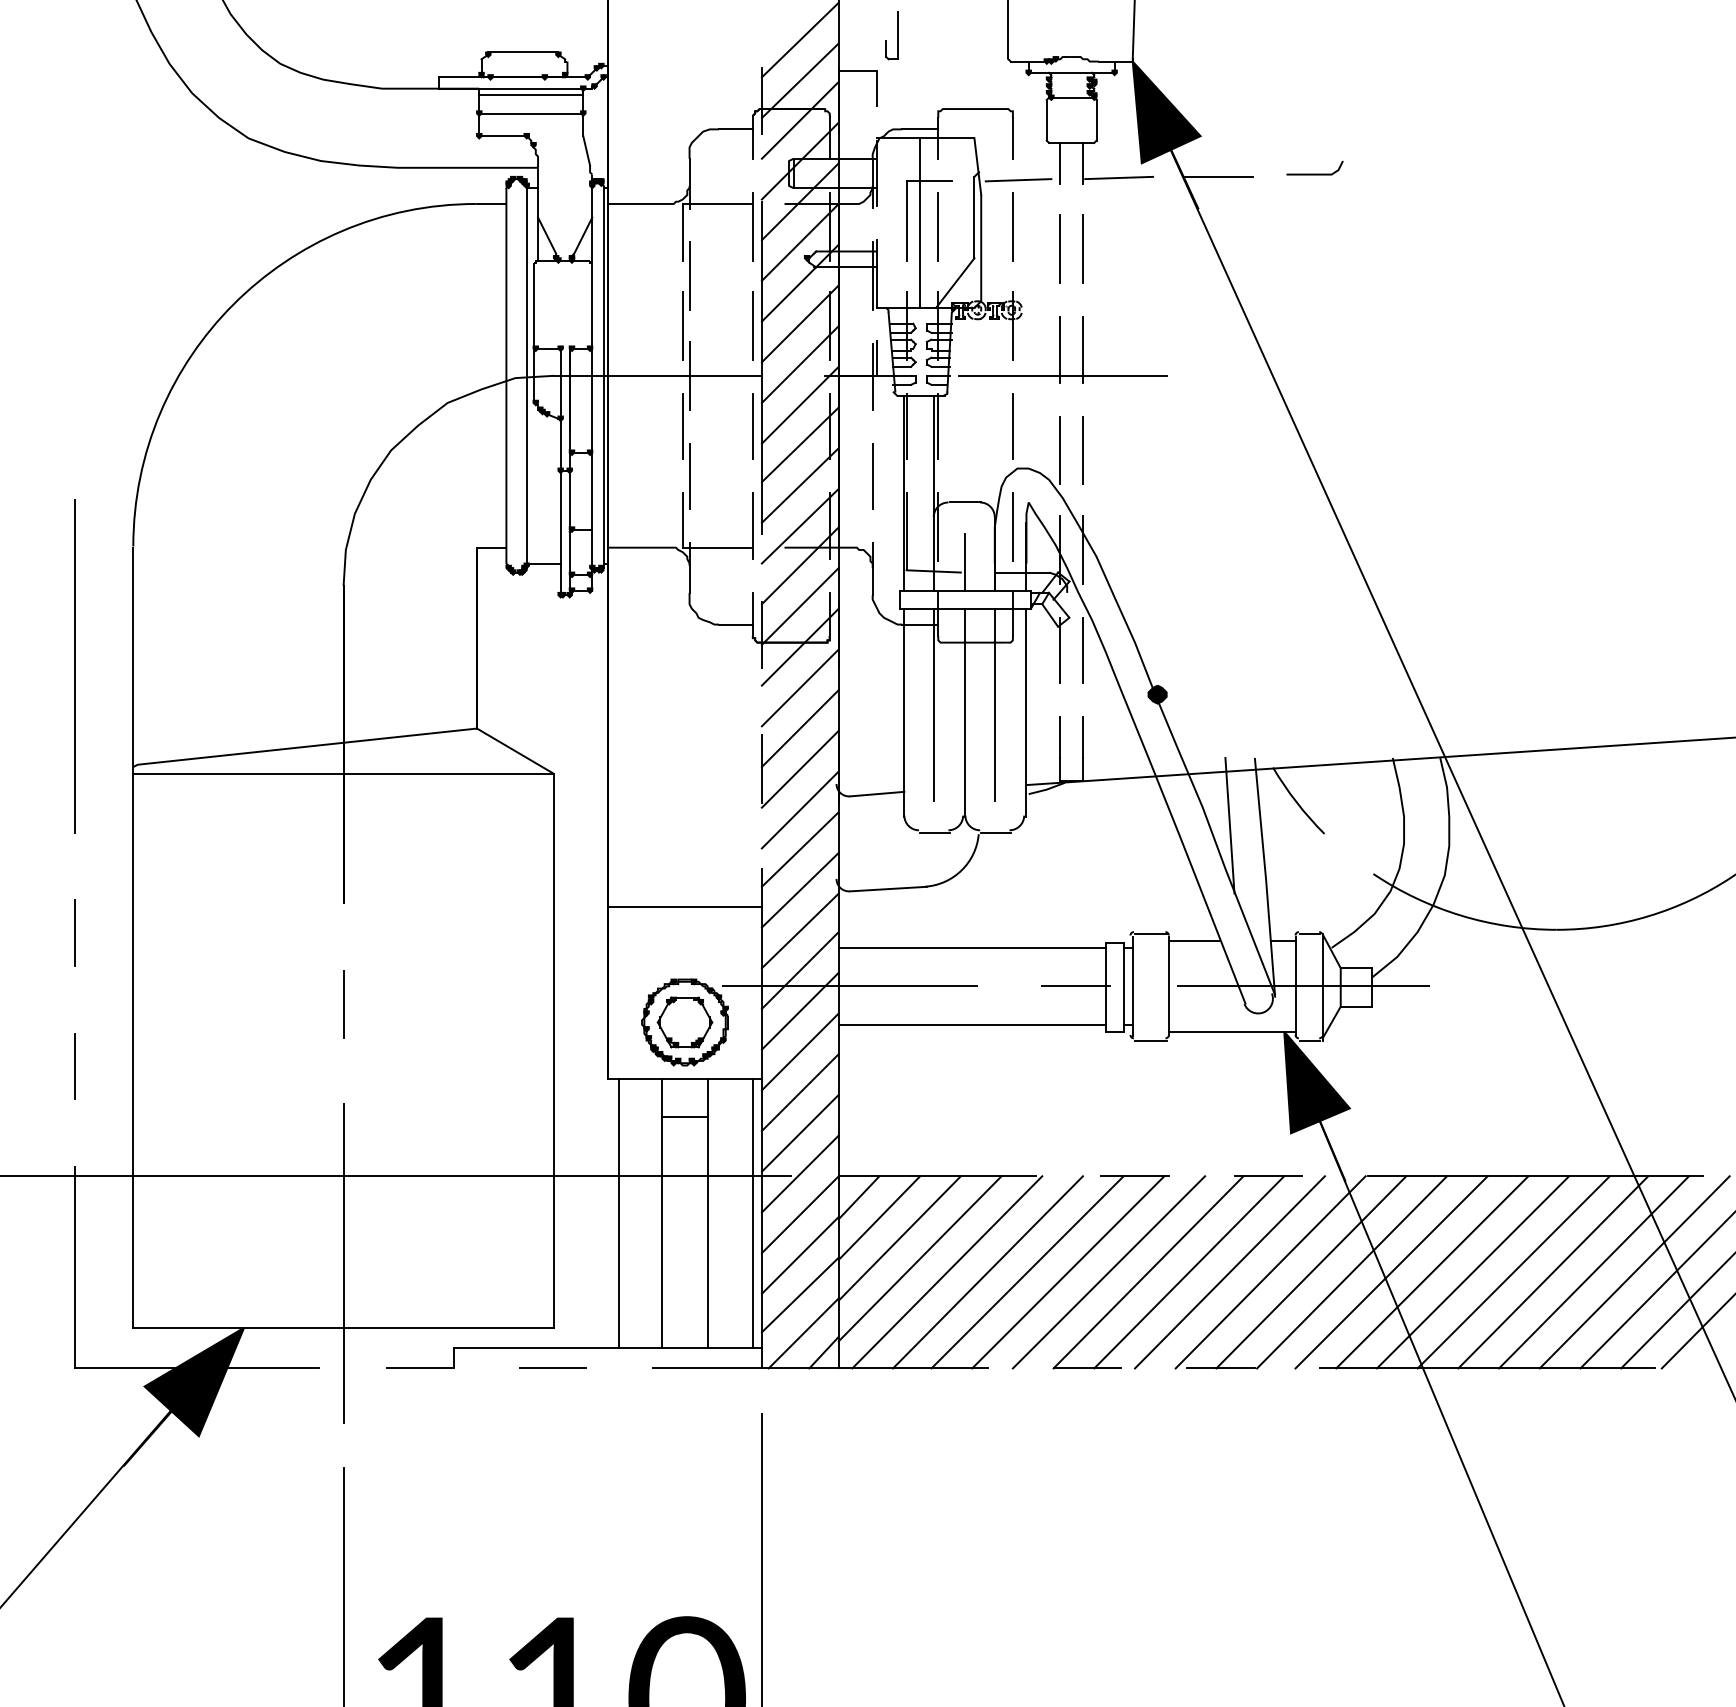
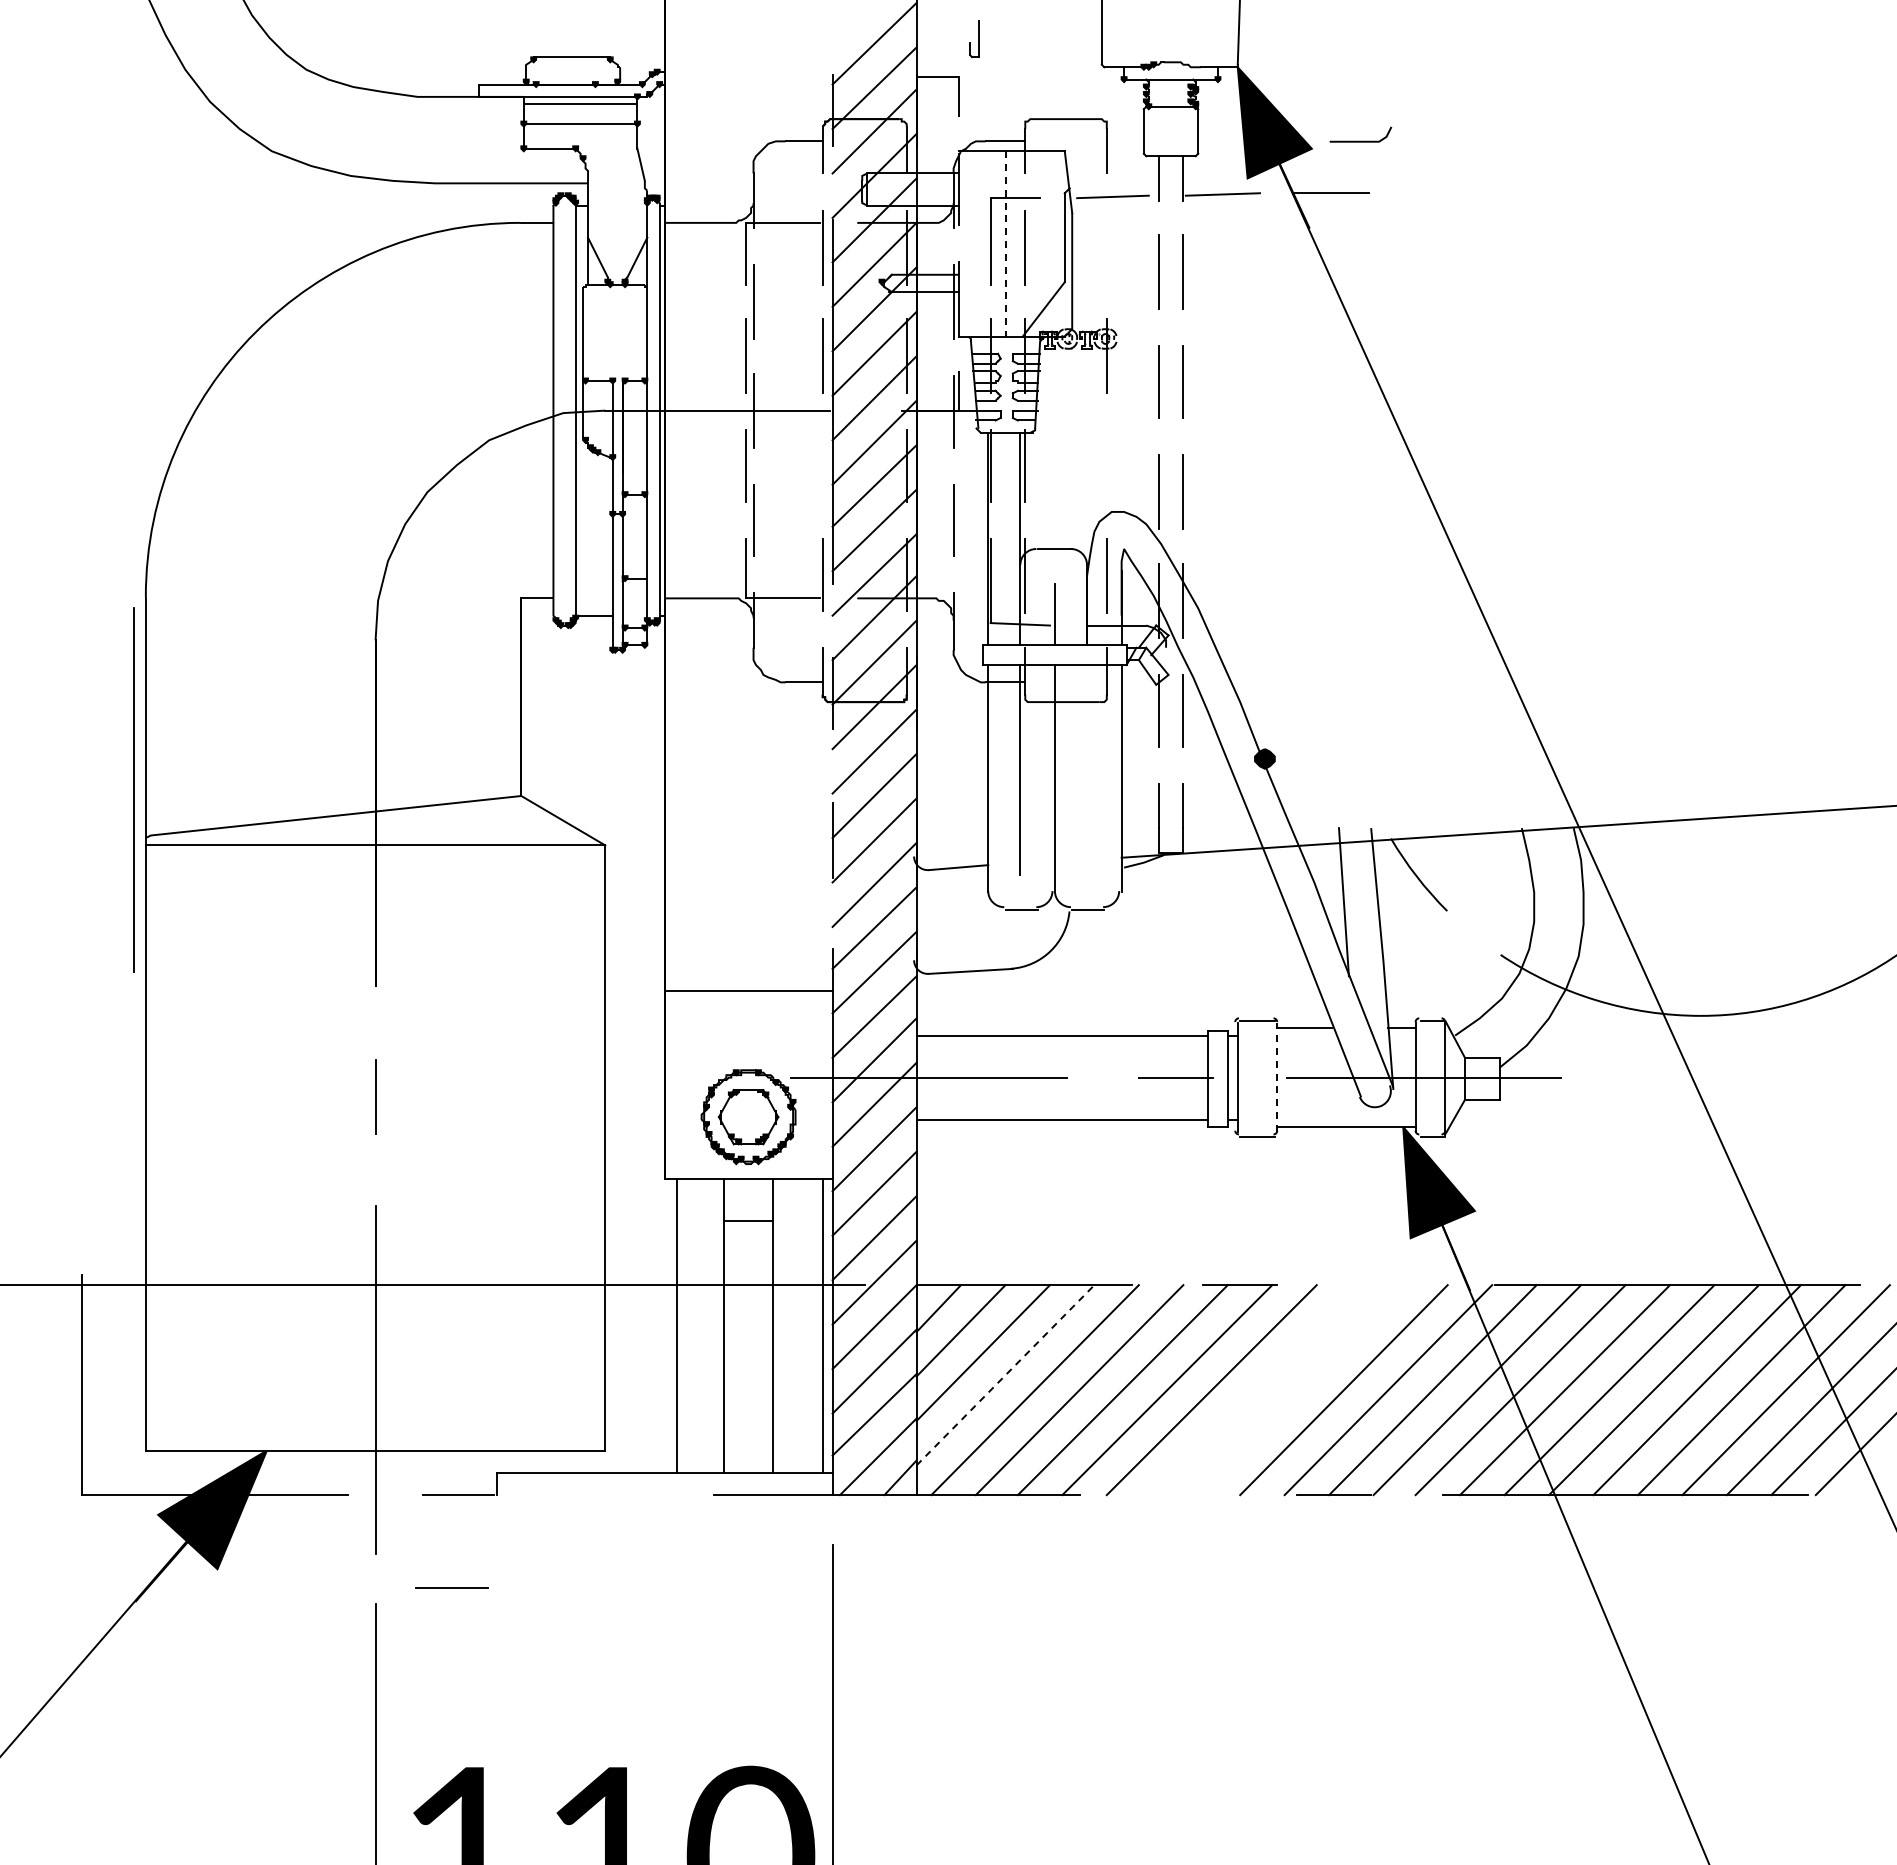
part: (891, 35) -> (974, 38), size x0.7
line: (1314, 173) -> (1360, 140), moved
line: (920, 222) -> (1005, 243), solid -> dashed
line: (1012, 226) -> (1106, 247), removed
line: (1062, 375) -> (1160, 410), removed
line: (752, 426) -> (822, 466), removed
line: (1012, 426) -> (1106, 466), removed
line: (74, 665) -> (133, 789), moved
line: (995, 705) -> (1087, 770), removed
line: (74, 933) -> (81, 1019), removed
line: (1169, 986) -> (1277, 1077), solid -> dashed
line: (74, 1066) -> (81, 1165), removed
line: (920, 1258) -> (1005, 1375), solid -> dashed
part: (1177, 1272) -> (1286, 1390), removed
line: (552, 1367) -> (451, 1587), moved

